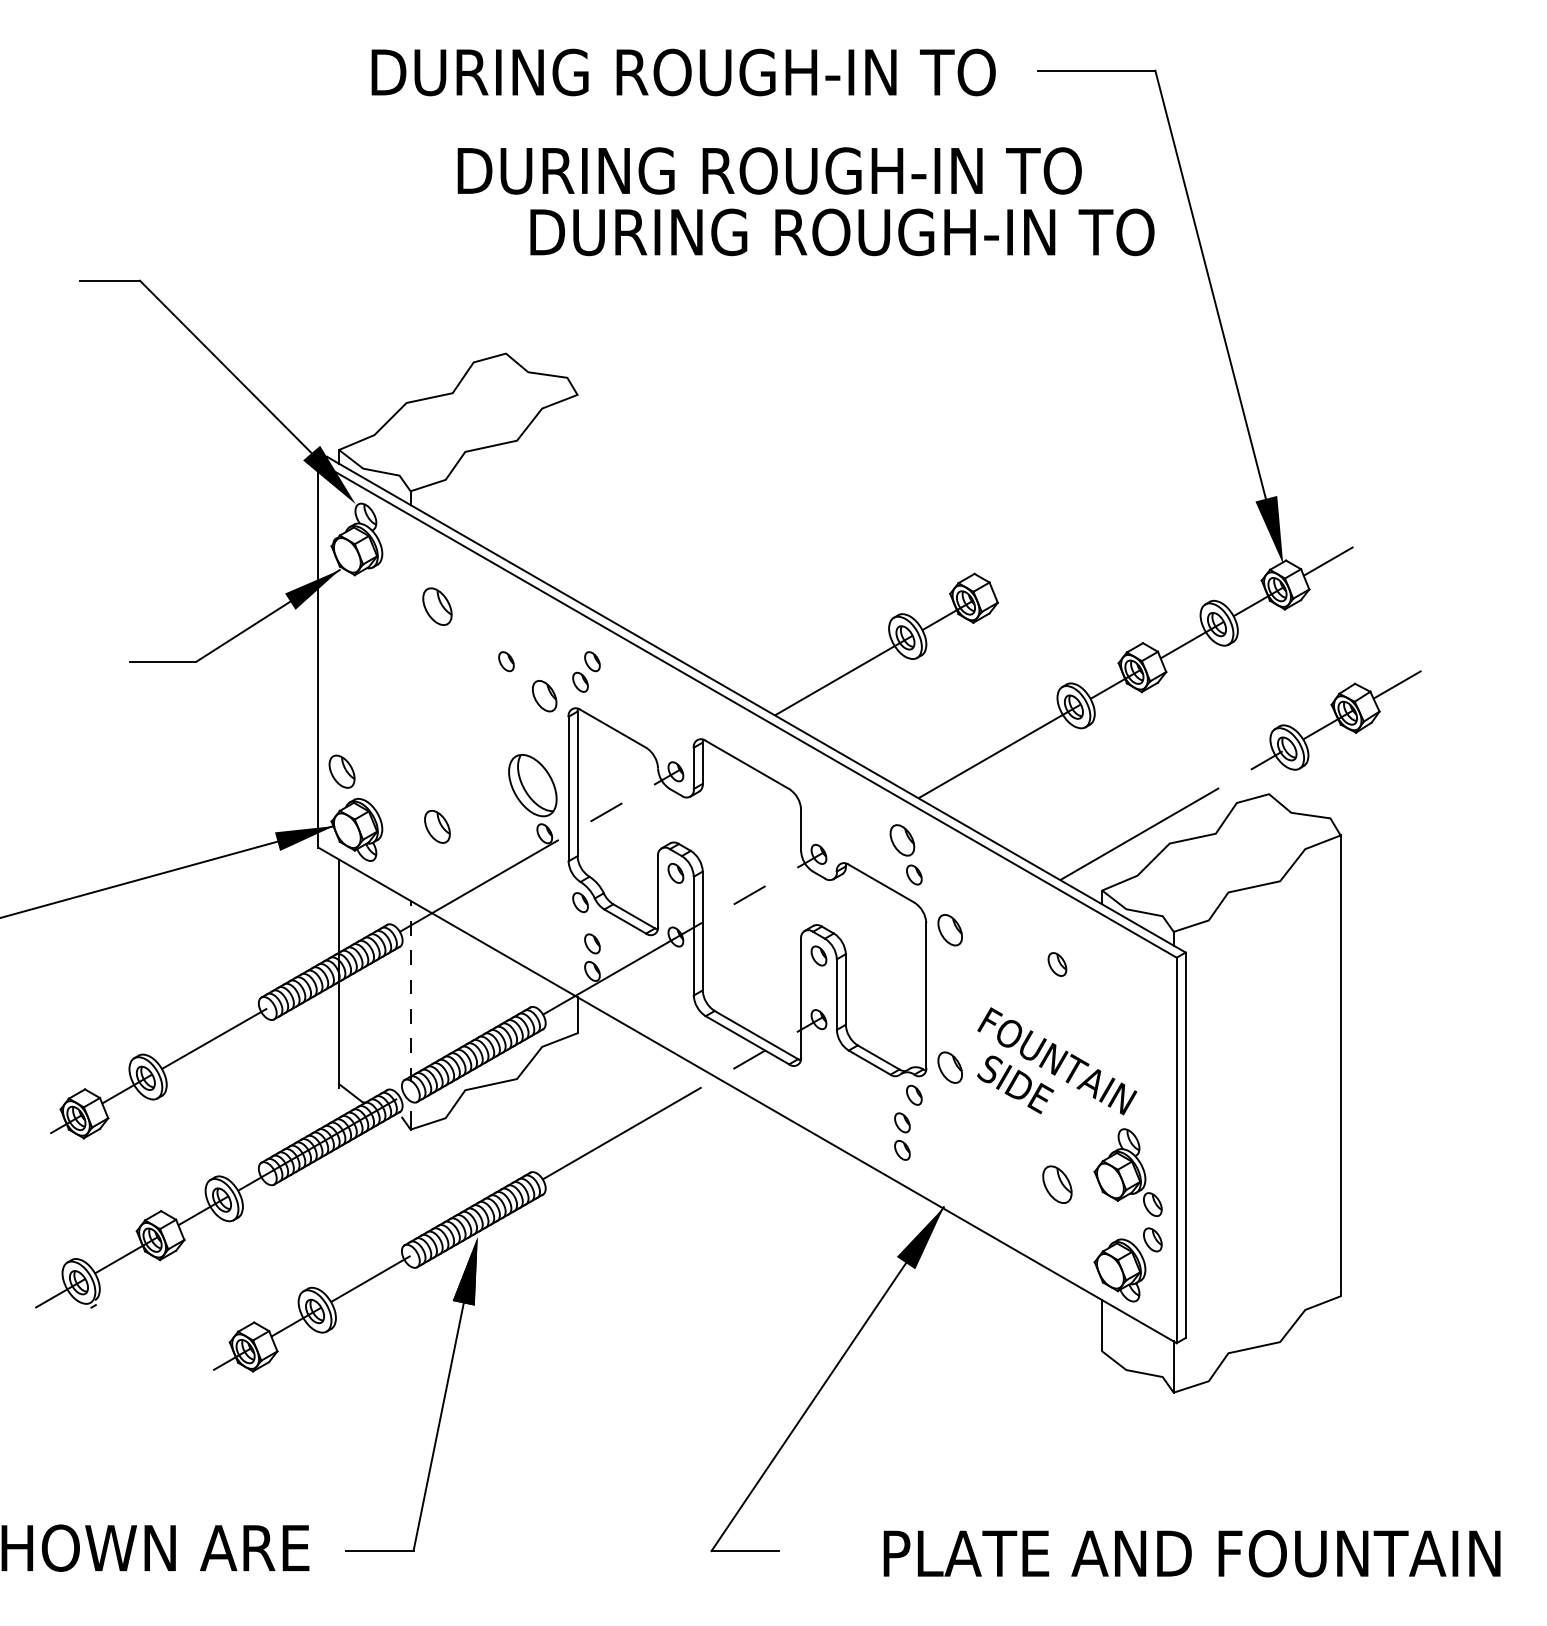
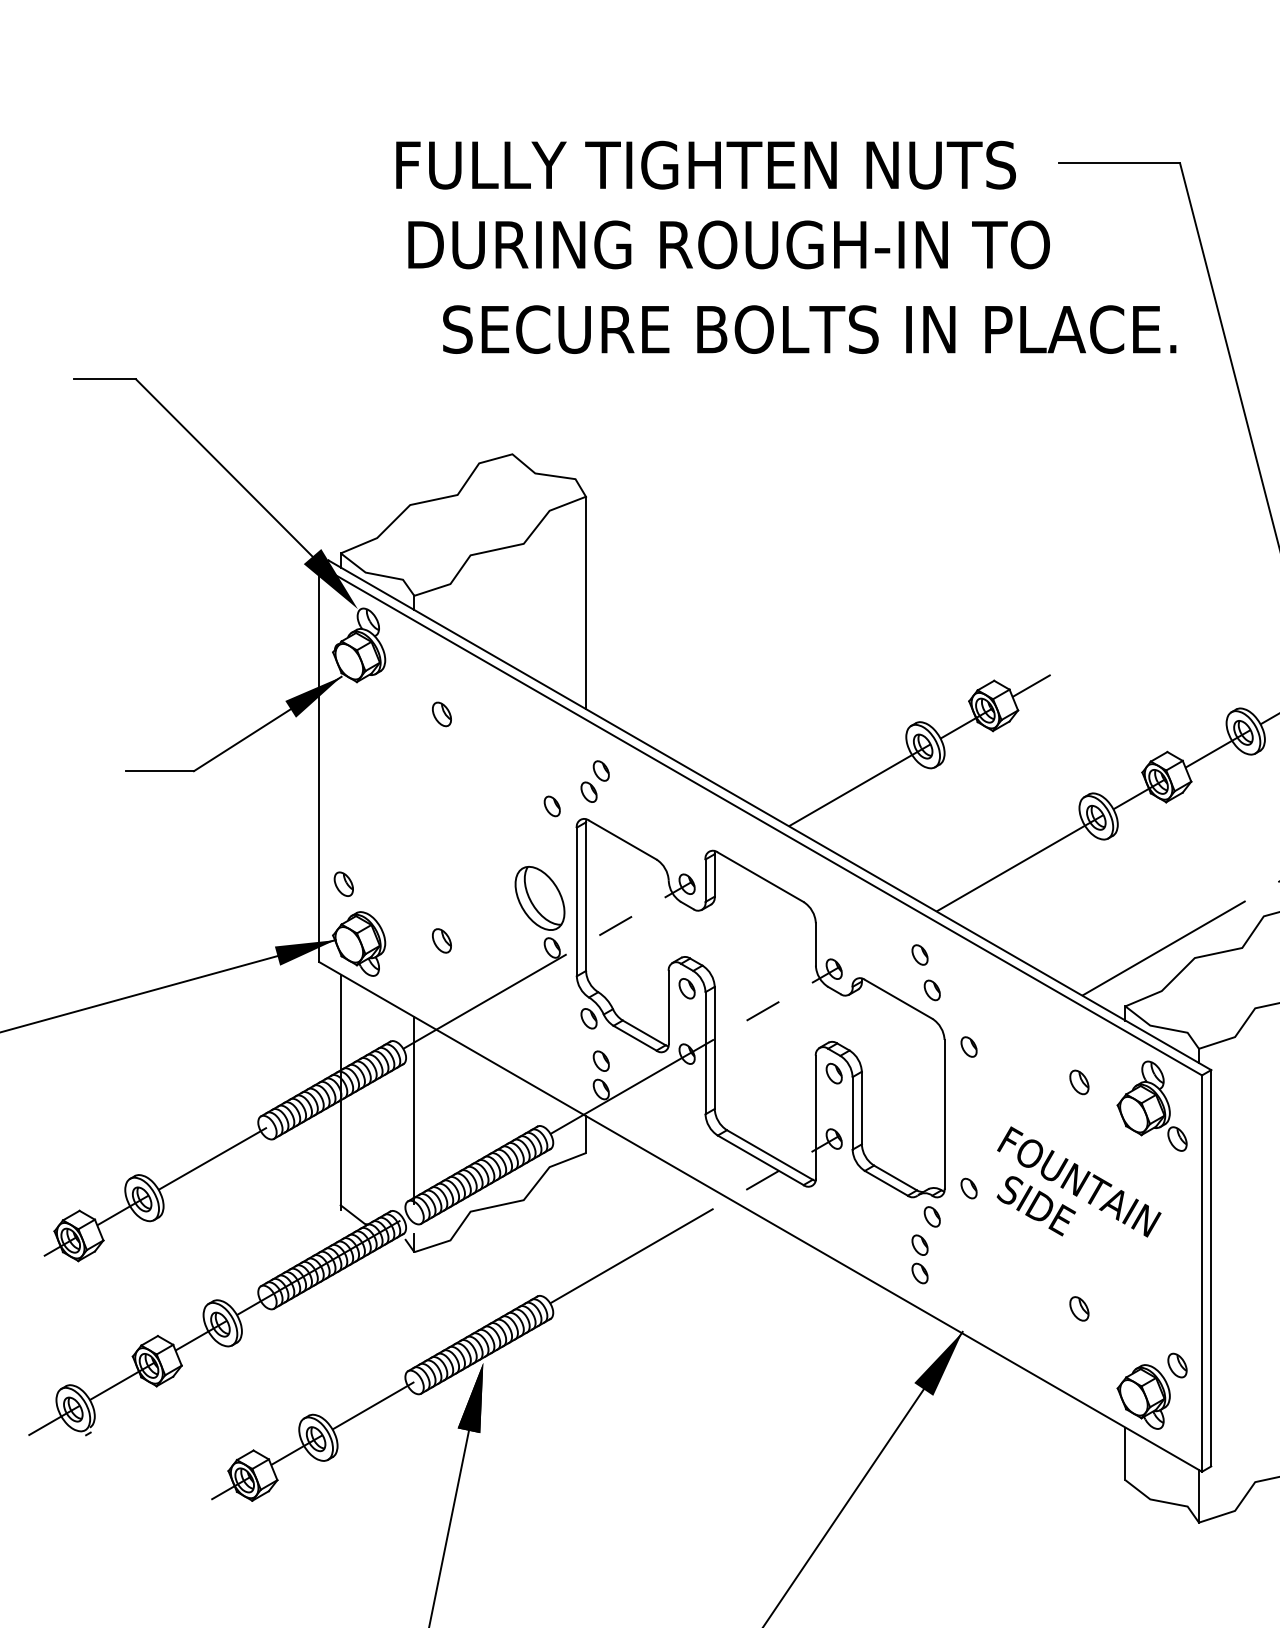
text: (683, 72) -> (694, 165), DURING ROUGH-IN TO -> FULLY TIGHTEN NUTS
text: (769, 170) -> (728, 244), moved
text: (796, 232) -> (811, 329), DURING ROUGH-IN TO -> SECURE BOLTS IN PLACE.
line: (577, 497) -> (585, 602), added
line: (1010, 578) -> (1031, 685), added
part: (437, 606) -> (441, 714), size x0.62
part: (506, 661) -> (512, 770), removed
part: (544, 695) -> (552, 805), size x0.62
part: (341, 771) -> (343, 883), size x0.71
part: (437, 826) -> (441, 940), size x0.71
part: (902, 840) -> (920, 954), size x0.62
part: (949, 929) -> (968, 1046), size x0.62
line: (410, 991) -> (414, 1110), dashed -> solid
part: (949, 1067) -> (968, 1188), size x0.62
part: (1127, 1172) -> (1151, 1106), moved
part: (1057, 1184) -> (1079, 1308), size x0.62

